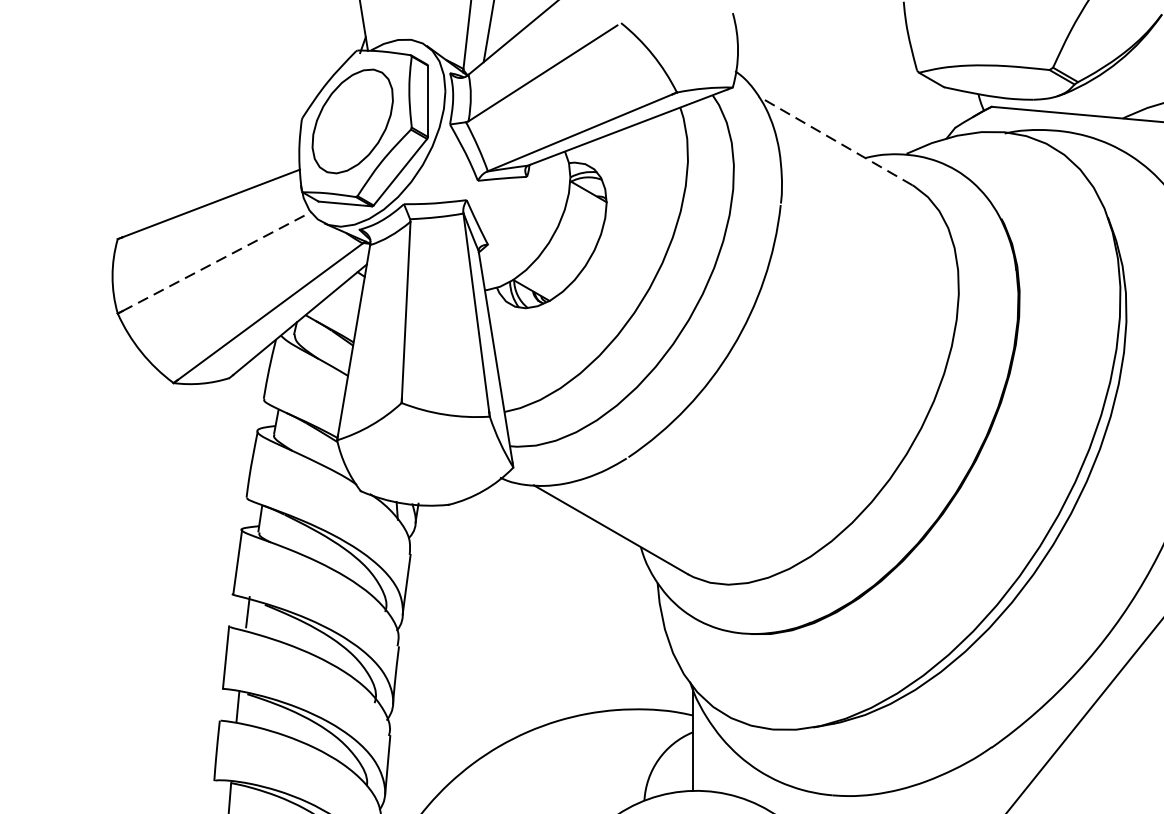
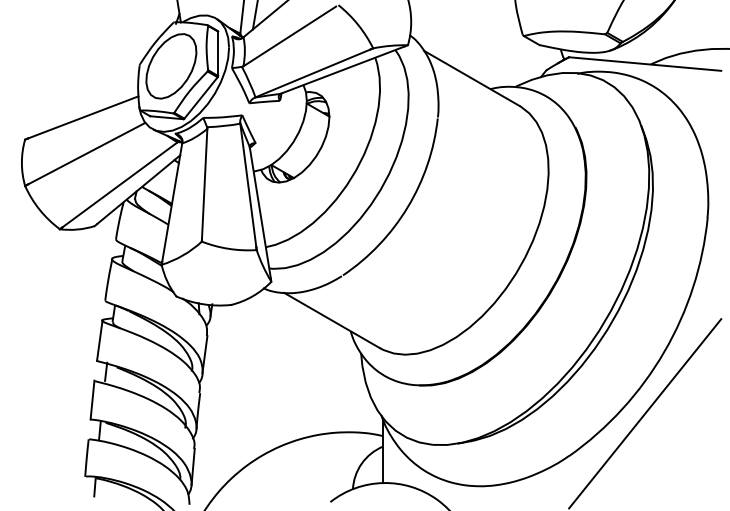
line: (834, 140) -> (471, 78), dashed -> solid
line: (217, 261) -> (87, 153), dashed -> solid

